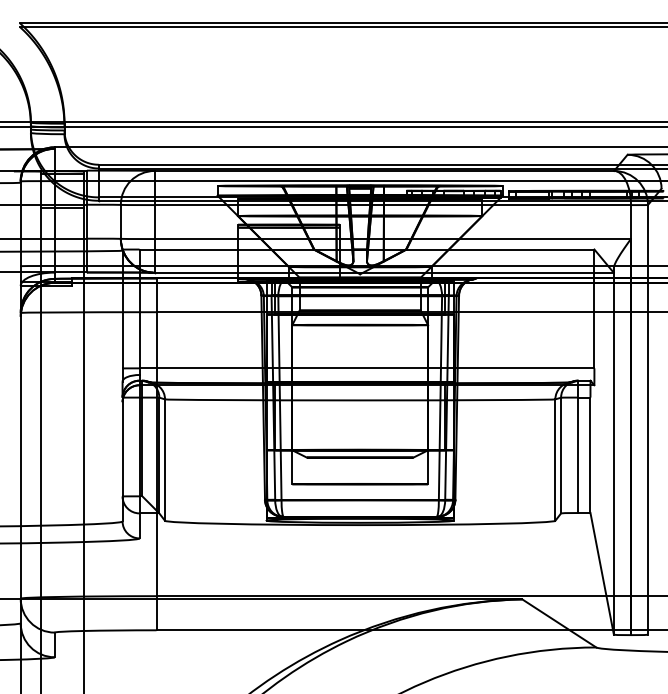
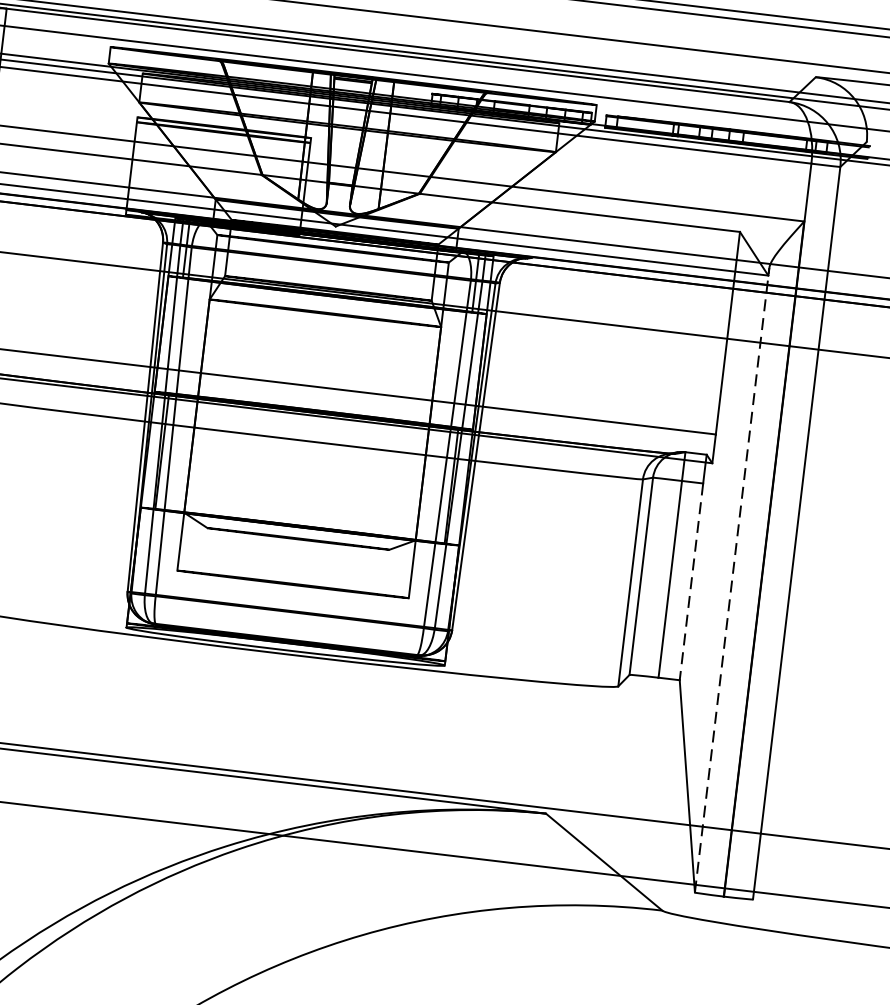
line: (613, 451) -> (731, 580), solid -> dashed
line: (590, 455) -> (691, 582), solid -> dashed

